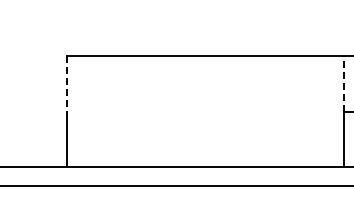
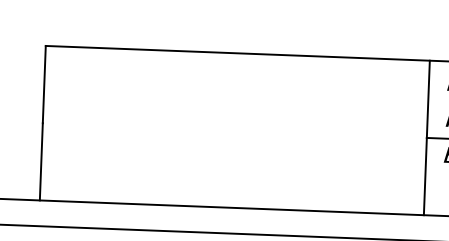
line: (67, 83) -> (44, 84), dashed -> solid
line: (343, 83) -> (427, 98), dashed -> solid

